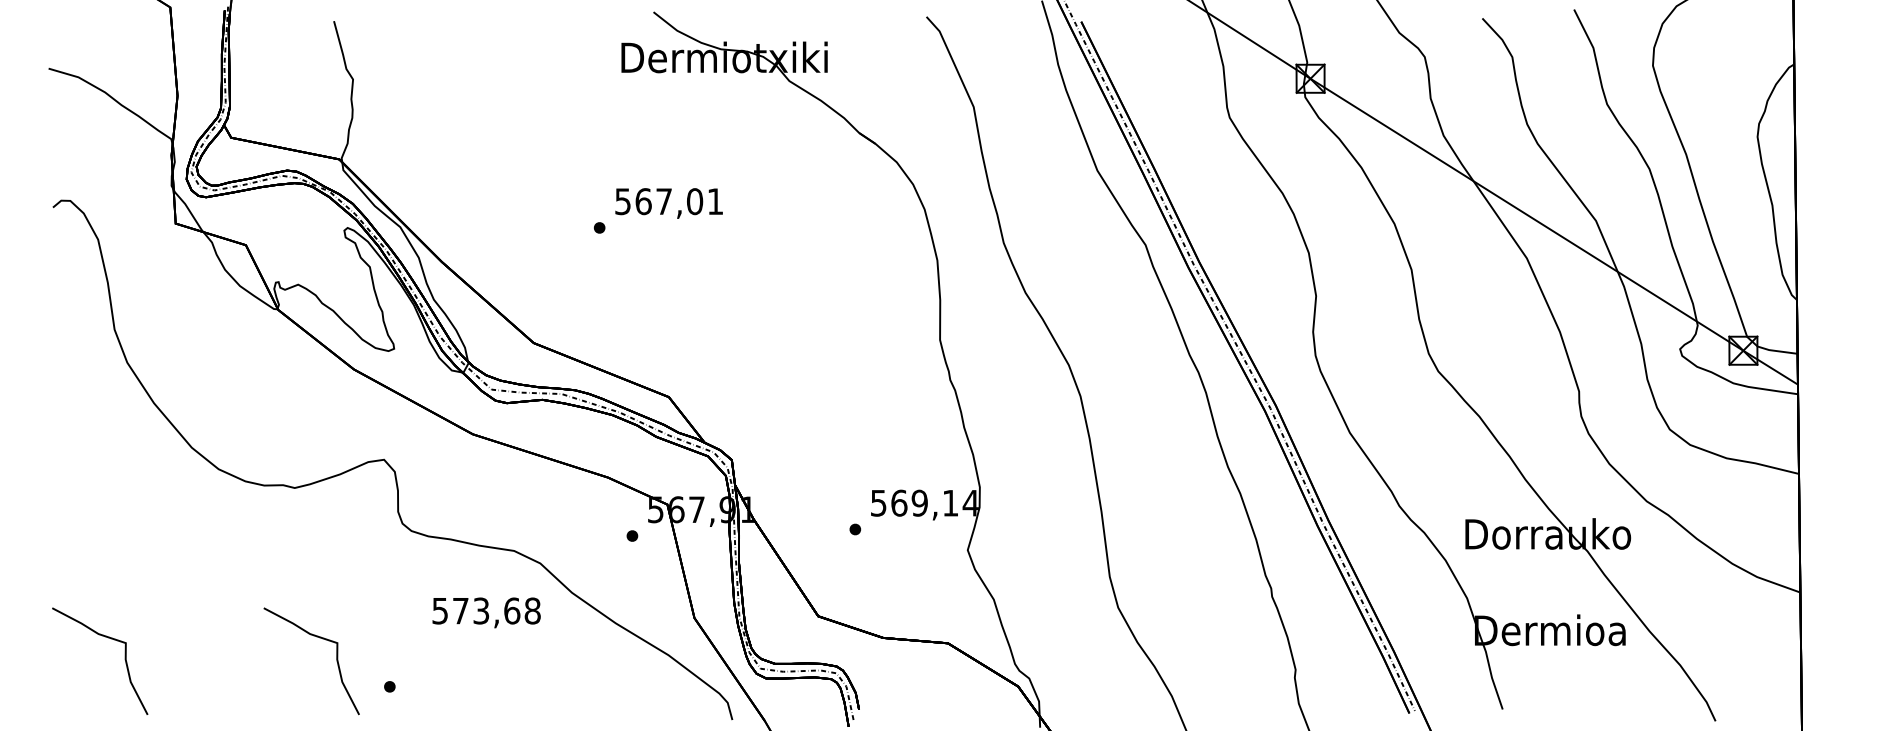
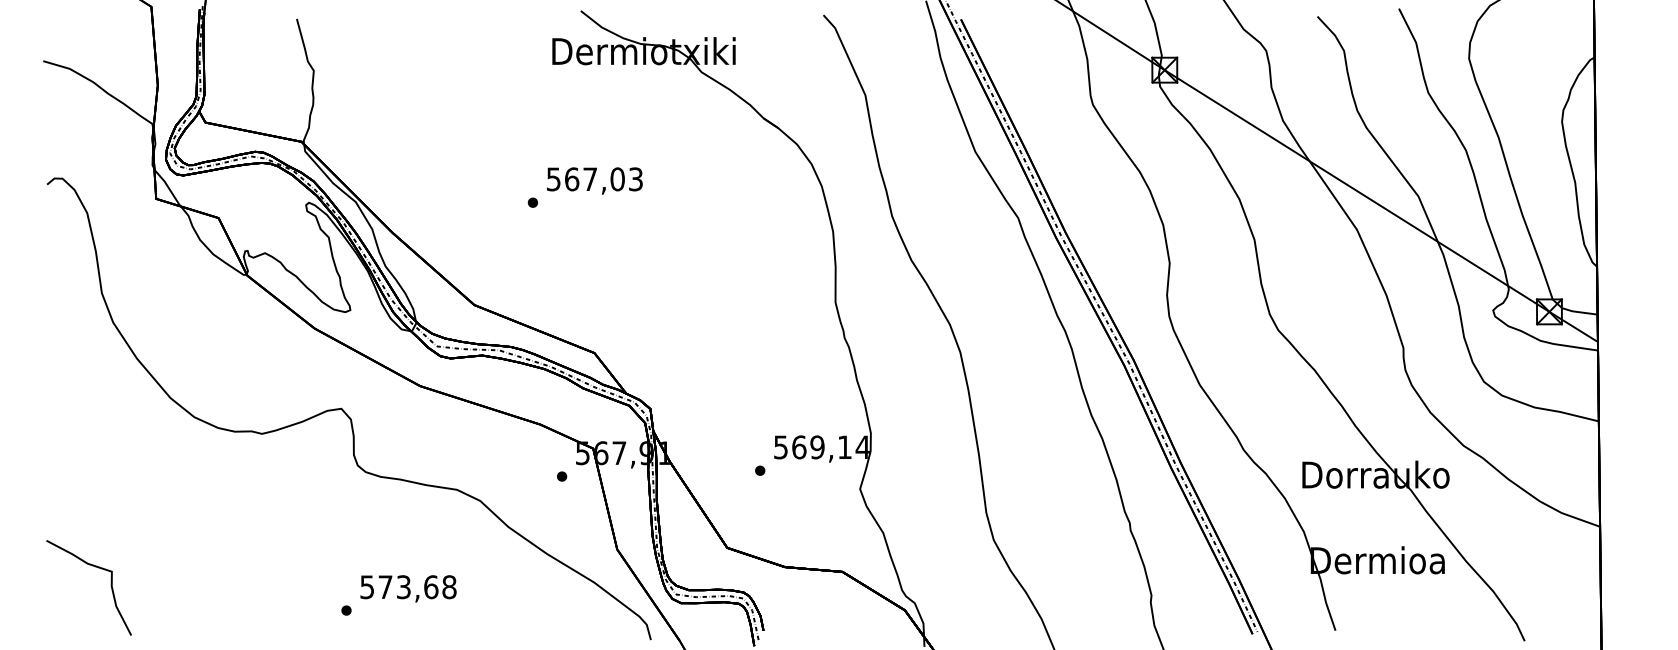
text: (715, 201) -> (635, 179), 567,01 -> 567,03
text: (486, 612) -> (408, 588), moved
curve: (318, 638) -> (283, 567), removed

